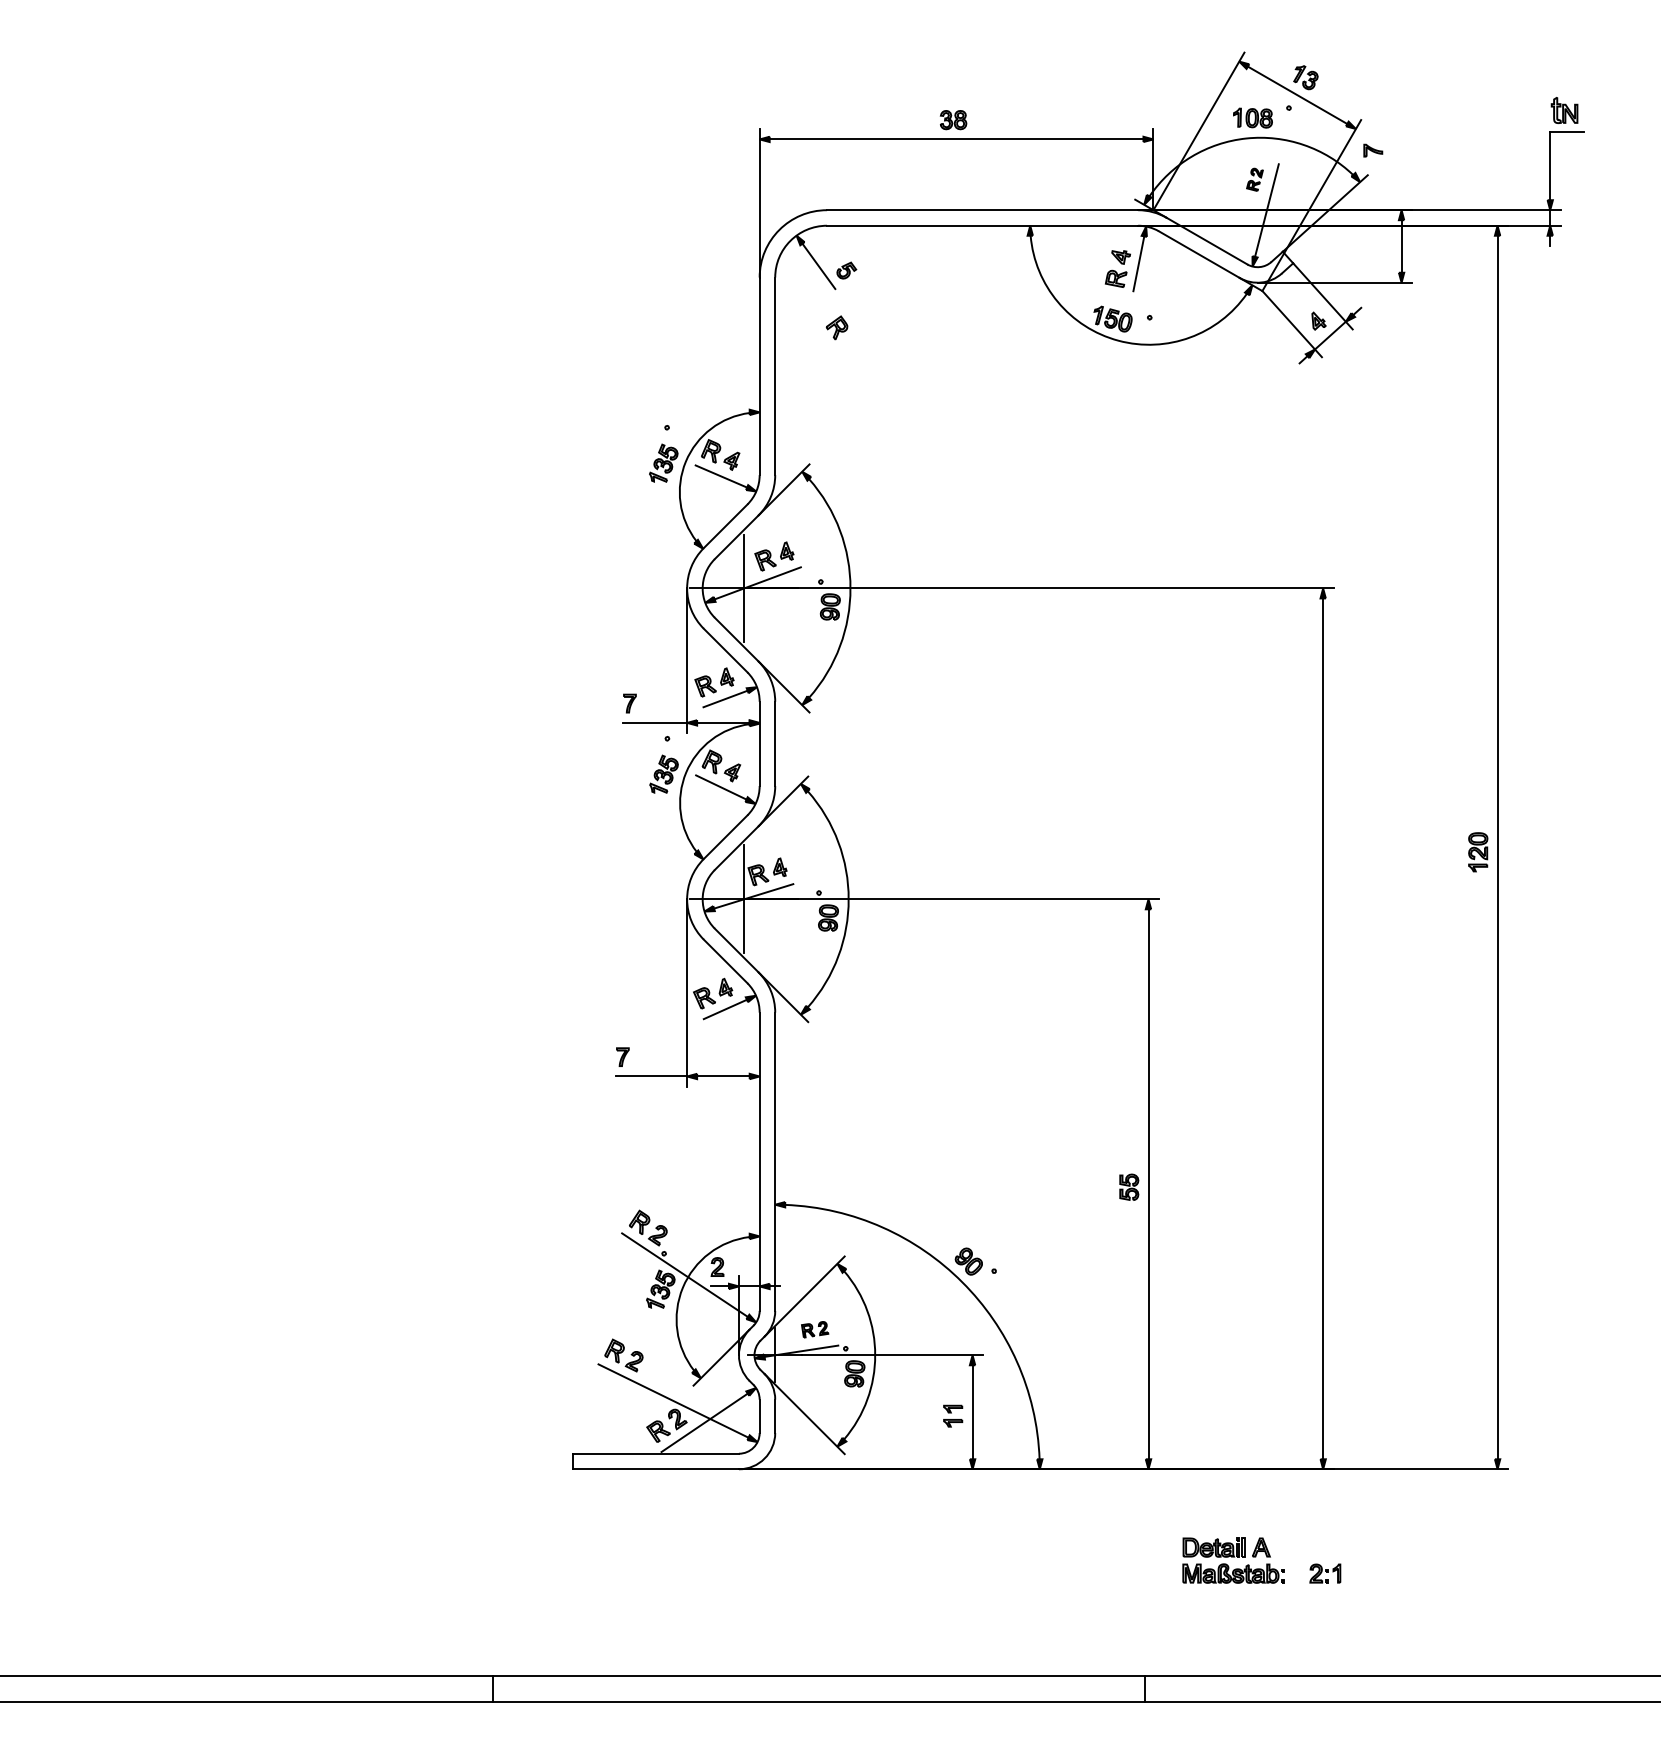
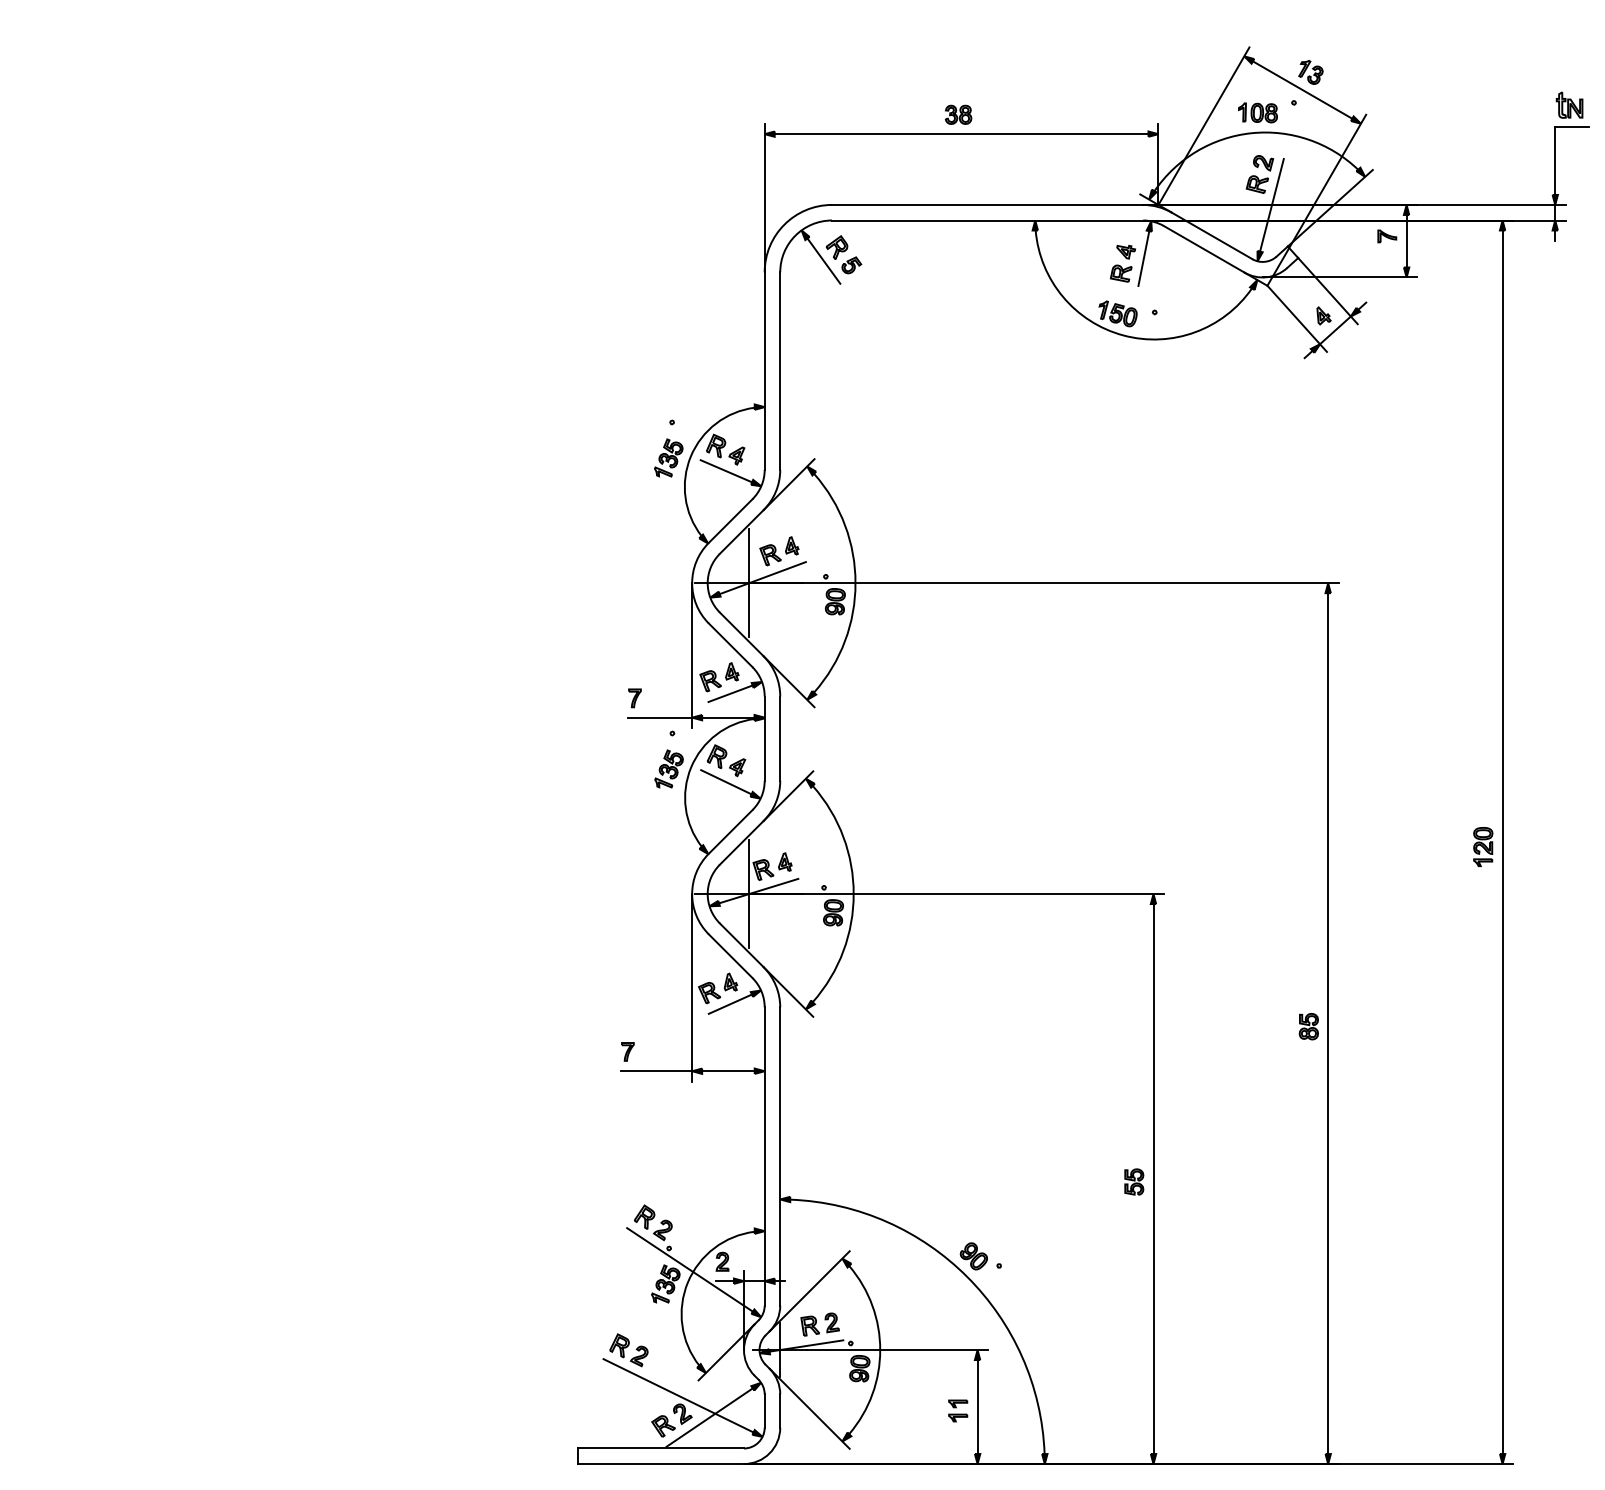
part: (1373, 150) -> (1387, 236), moved
part: (1254, 179) -> (1259, 174), size x1.67
part: (836, 327) -> (836, 247), moved
part: (1303, 1031) -> (1308, 1026), added
part: (814, 1329) -> (819, 1324), size x1.43

